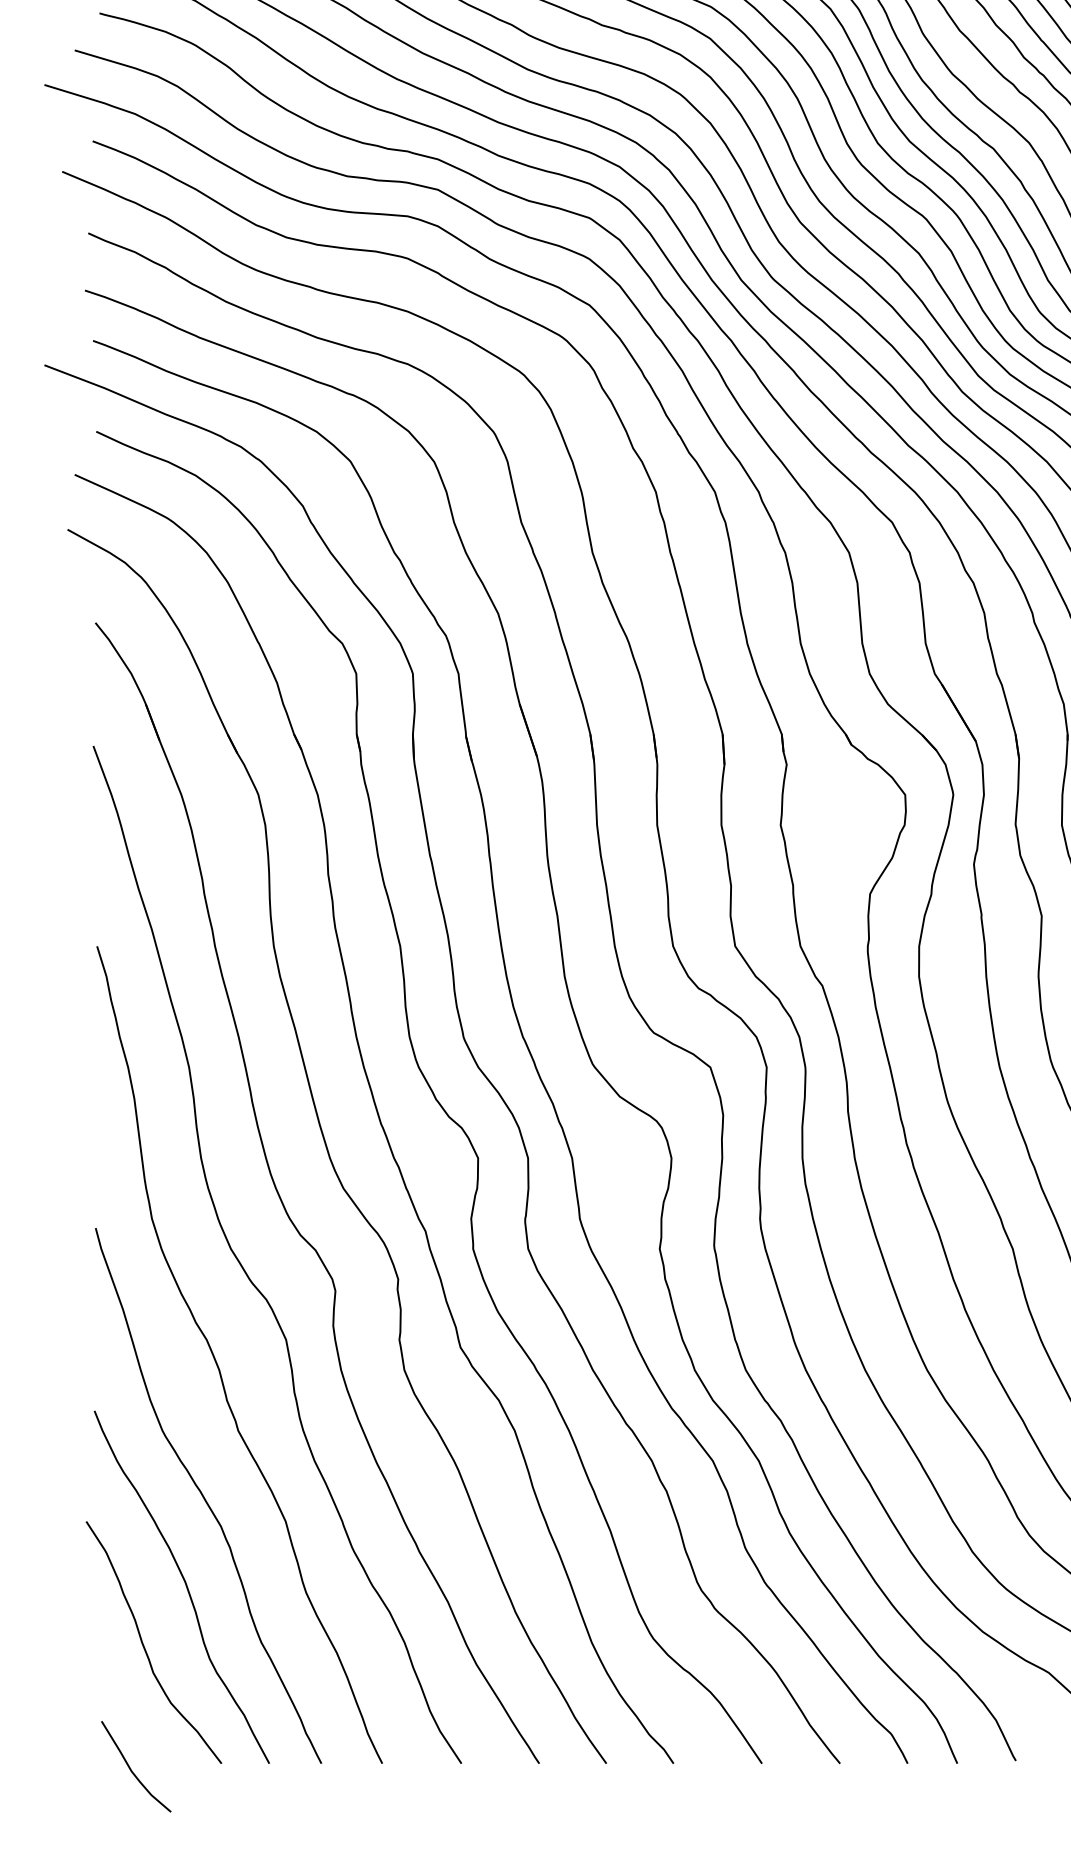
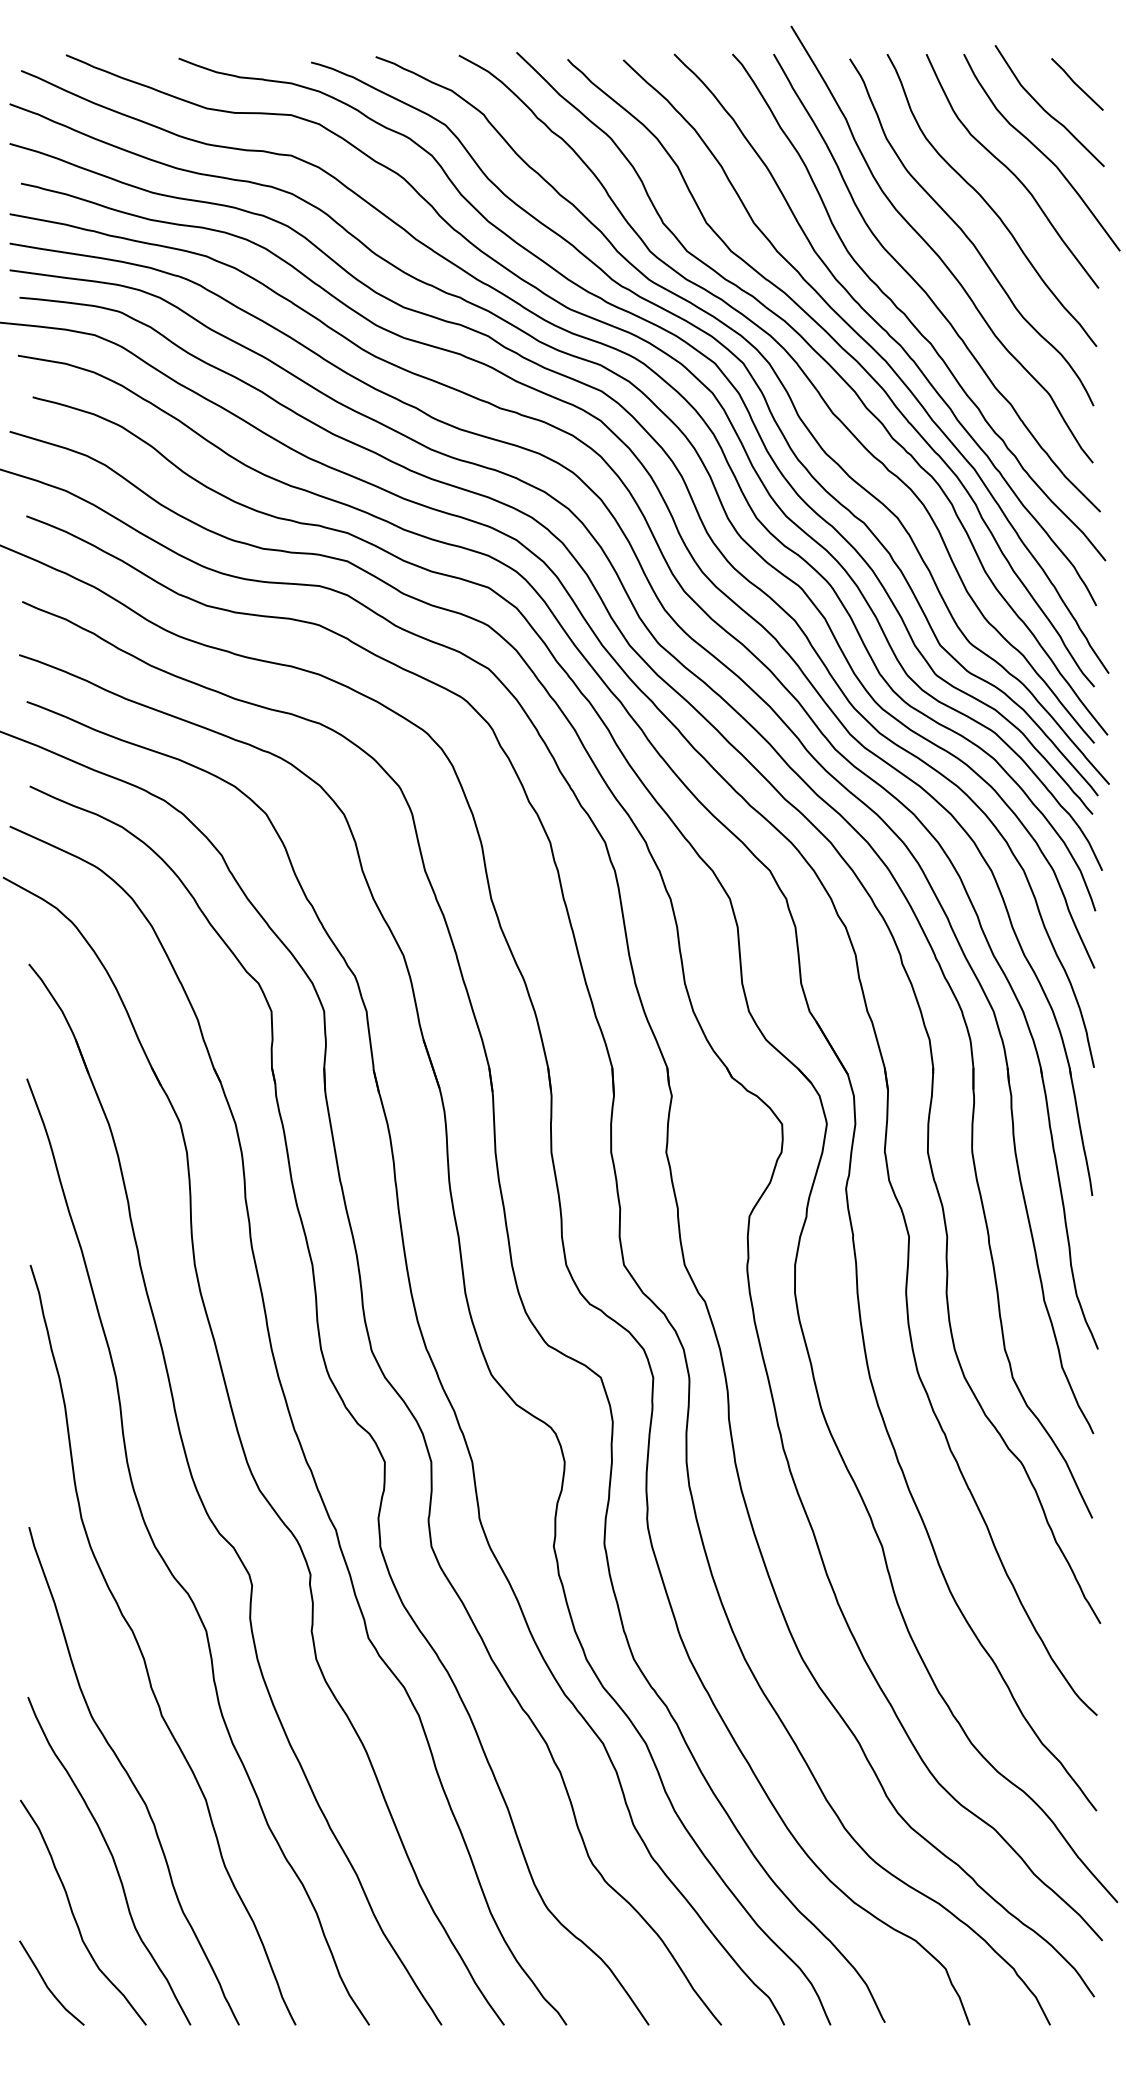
curve: (131, 1769) -> (47, 1985), moved

